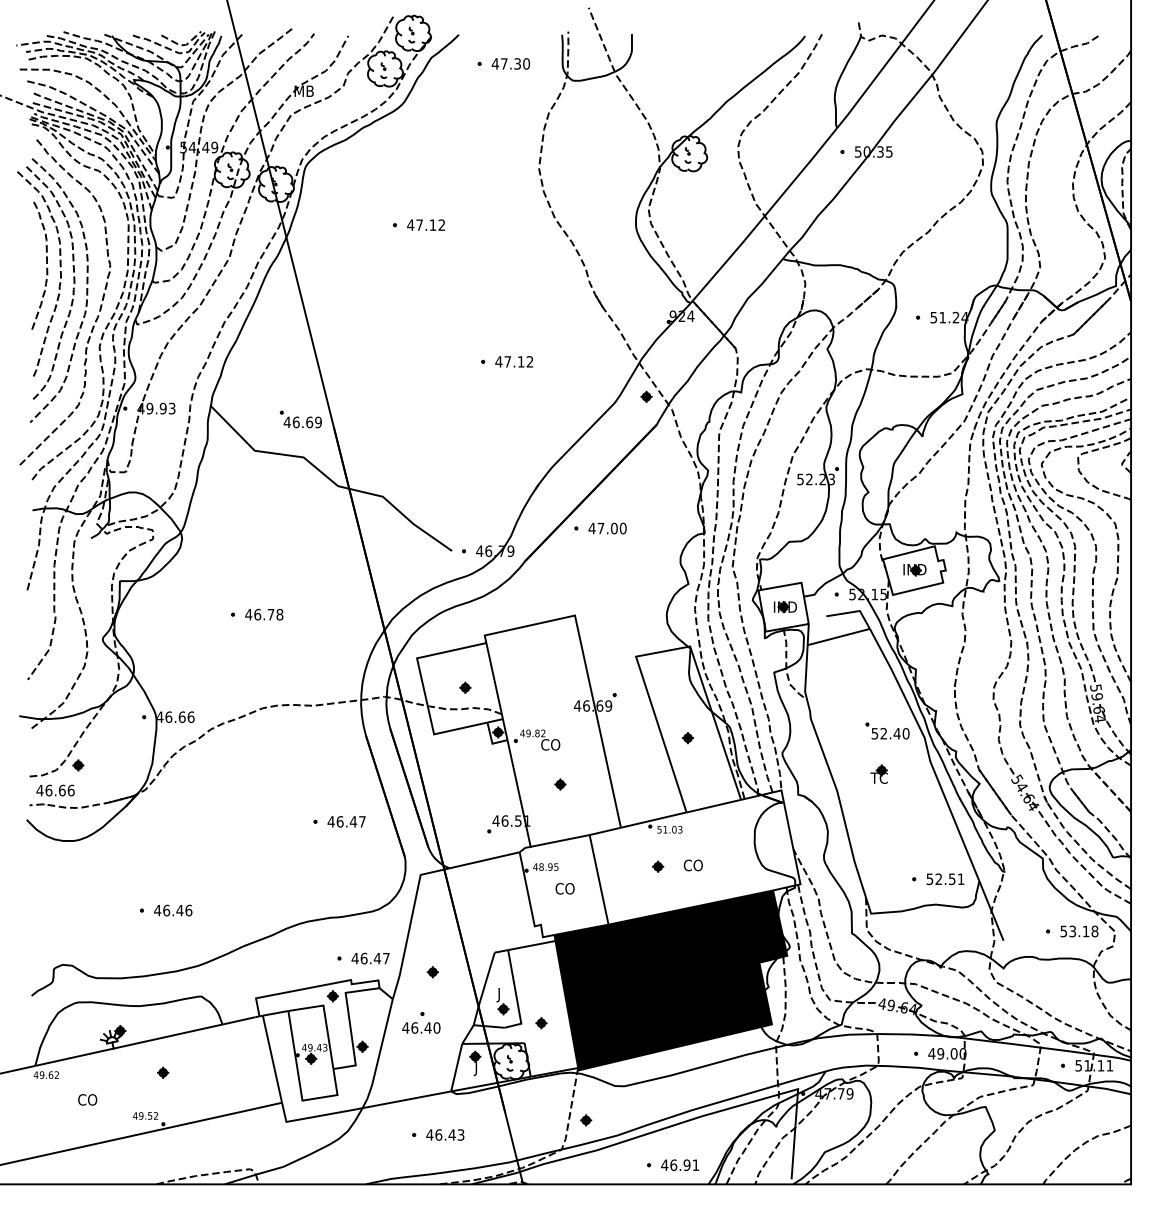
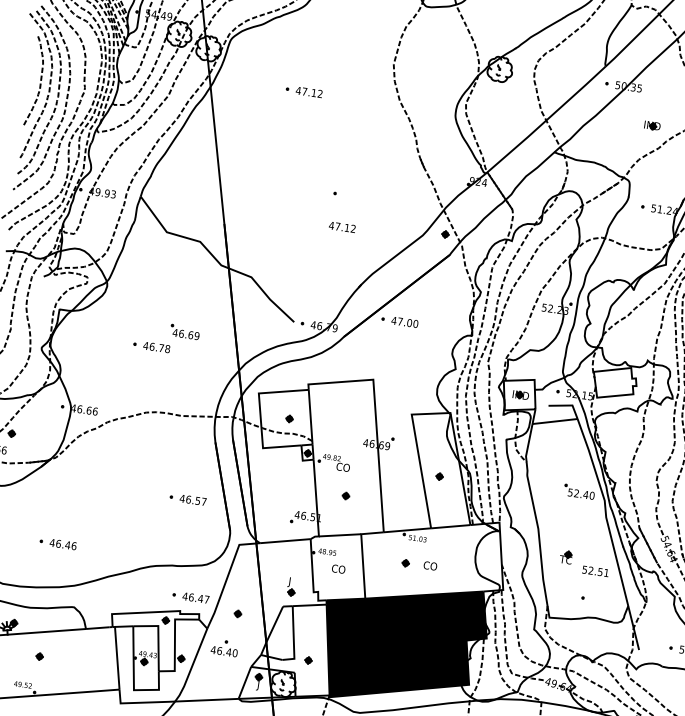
text: (513, 361) -> (341, 226), moved
part: (300, 419) -> (184, 332), moved
part: (914, 570) -> (652, 126), moved
part: (878, 773) -> (565, 556), moved
text: (353, 821) -> (197, 500), 46.47 -> 46.57
text: (945, 879) -> (595, 571), moved
part: (502, 1001) -> (291, 587), moved

